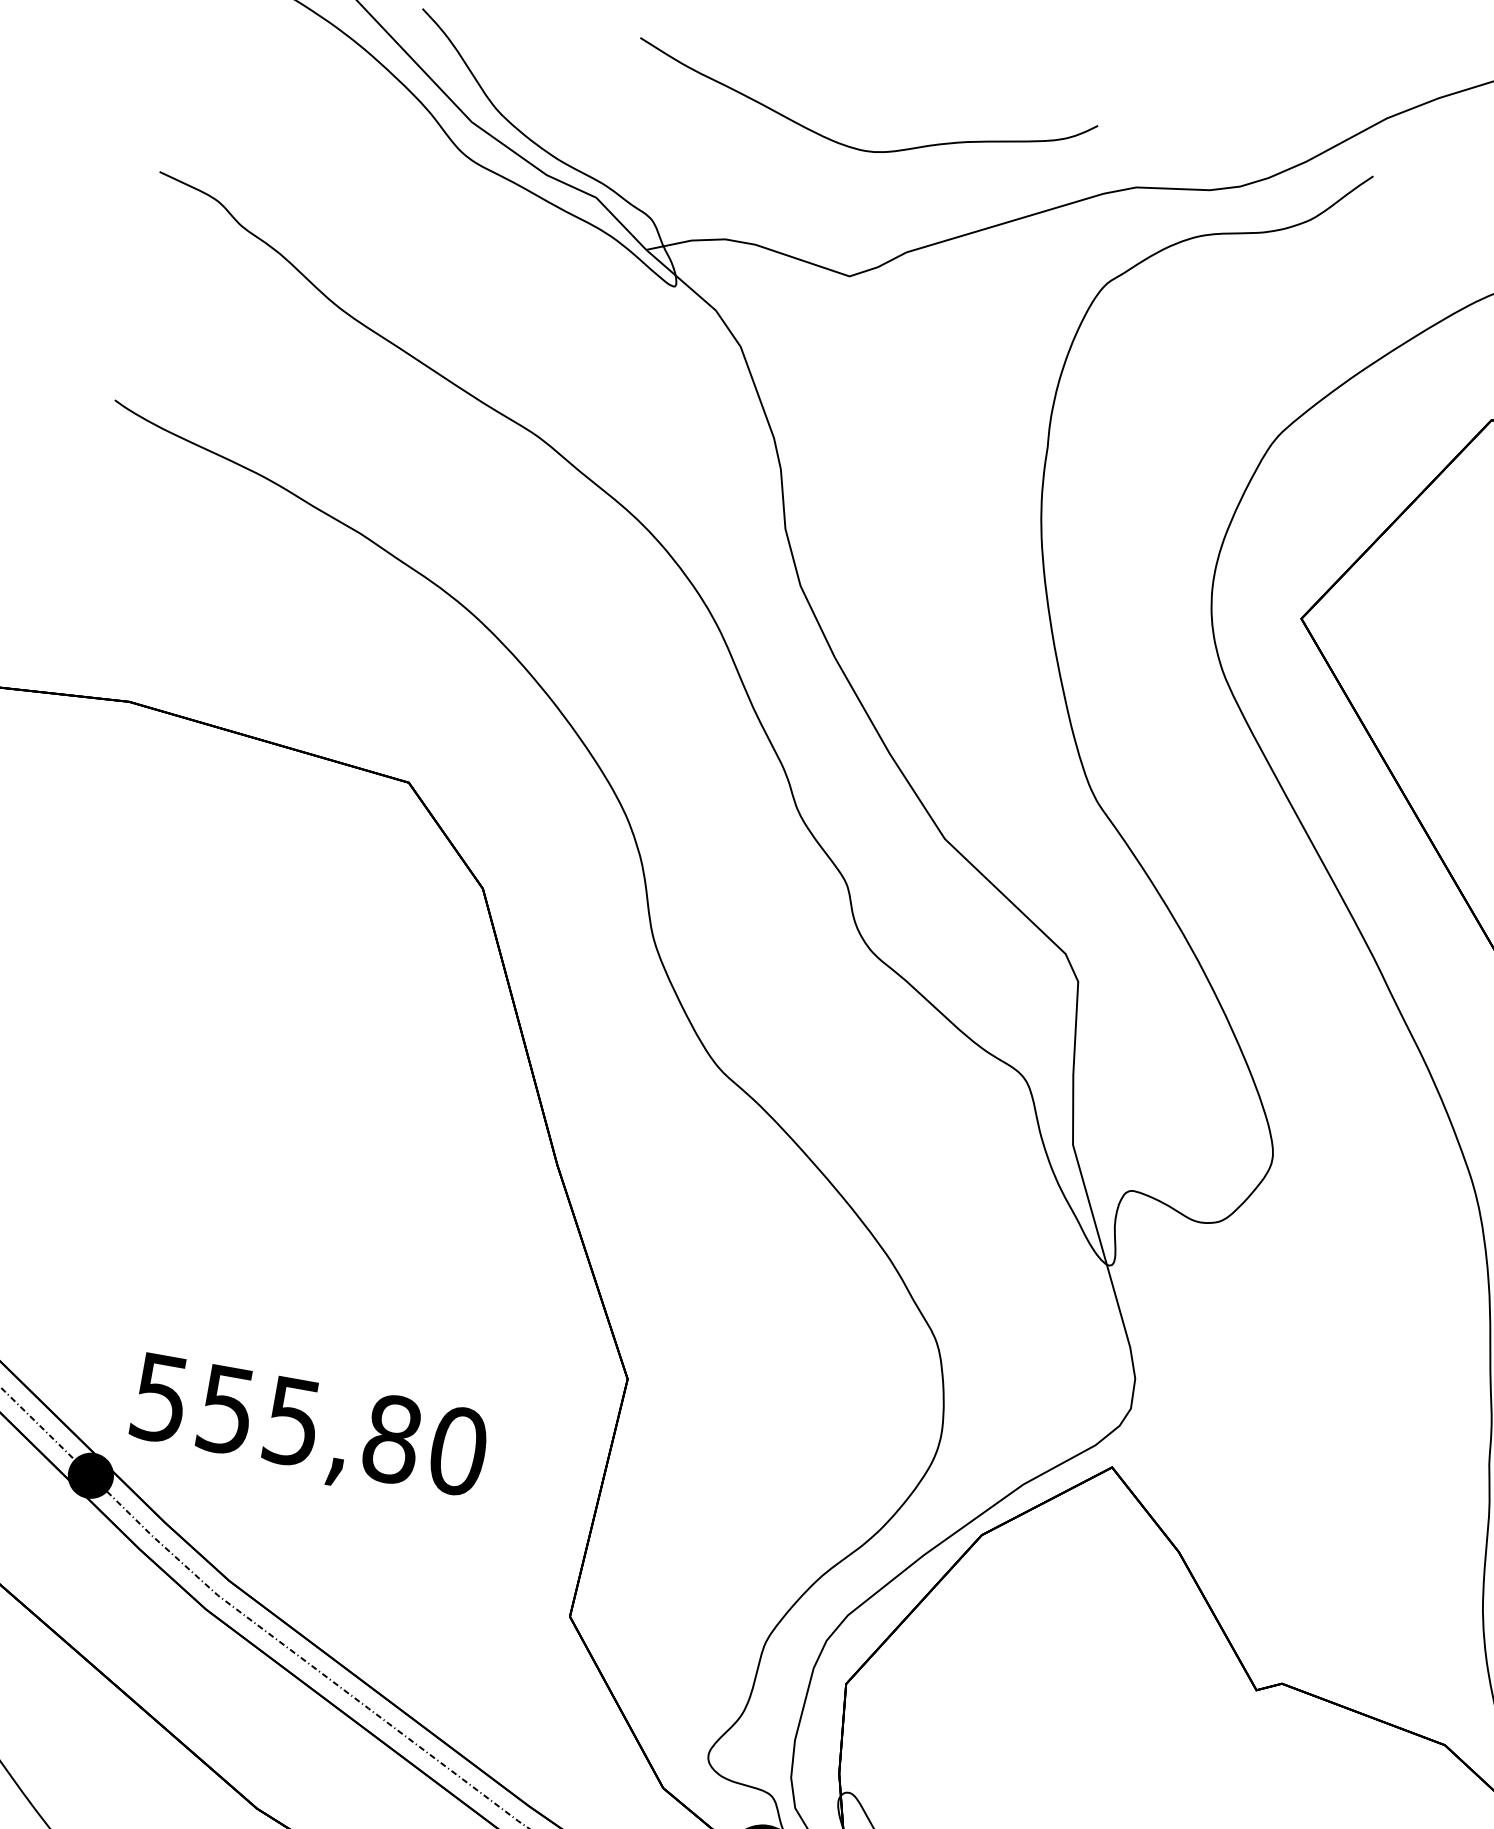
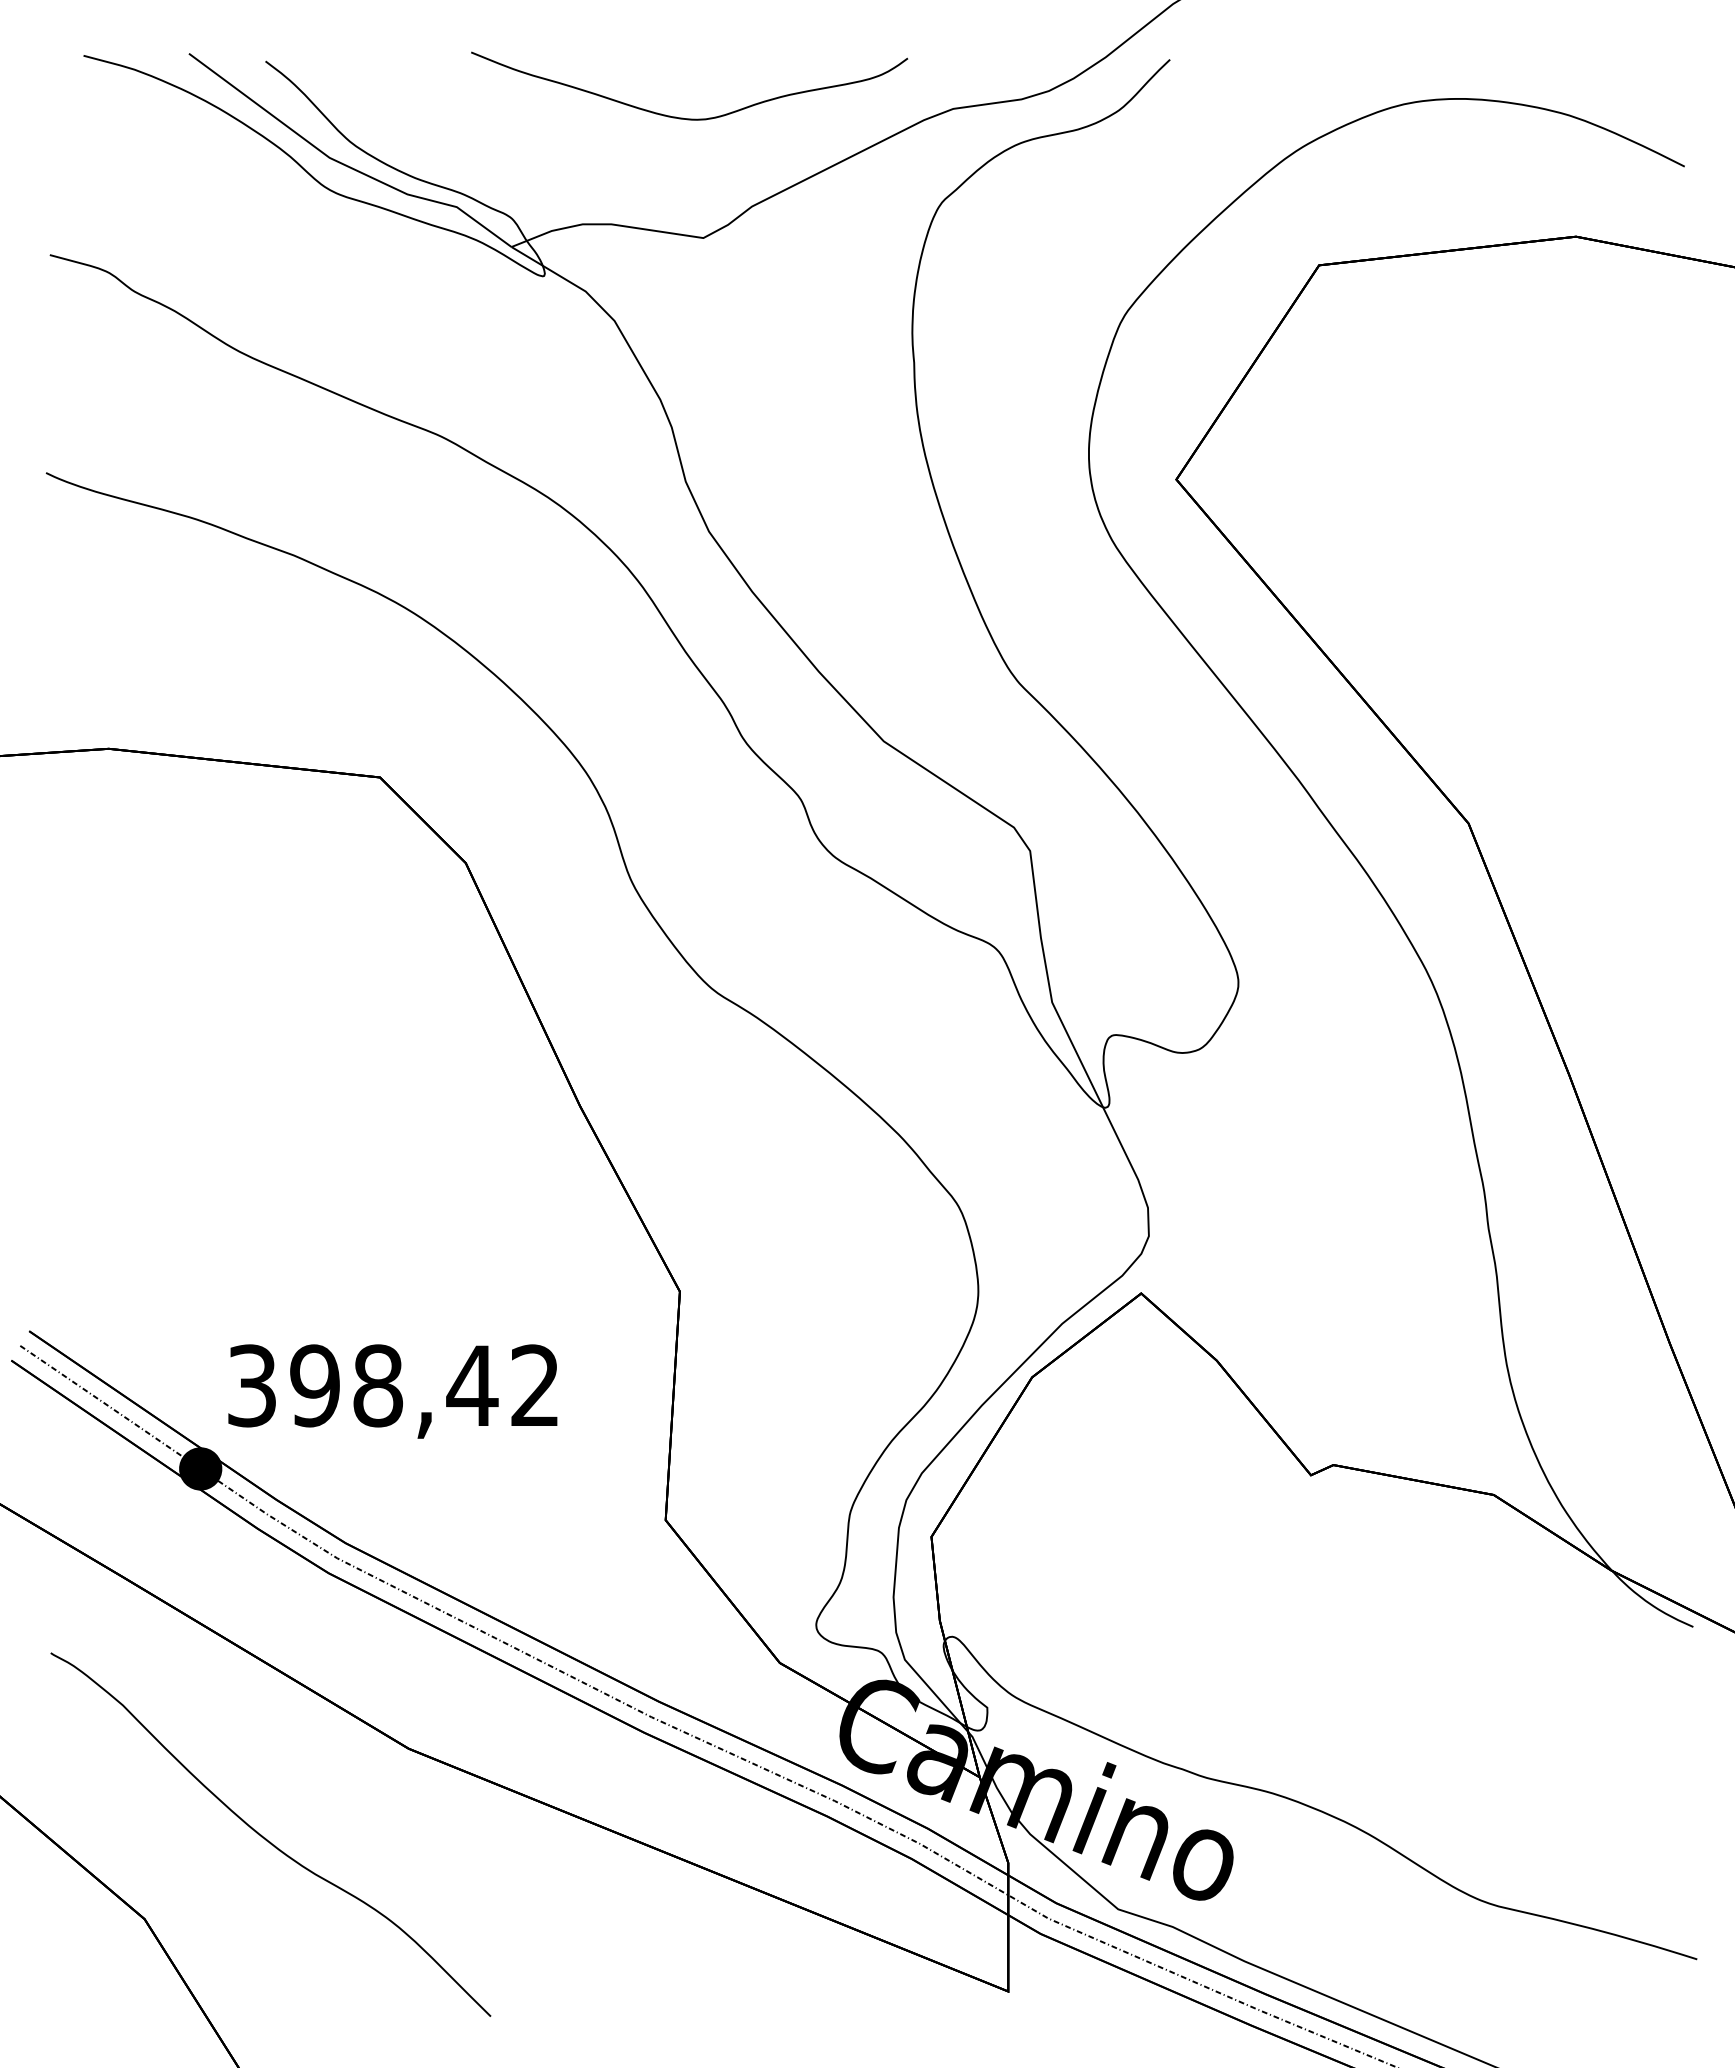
text: (310, 1424) -> (394, 1385), 555,80 -> 398,42

